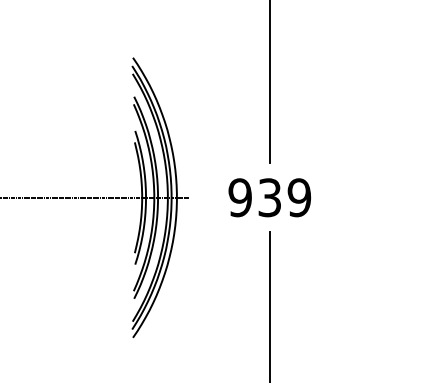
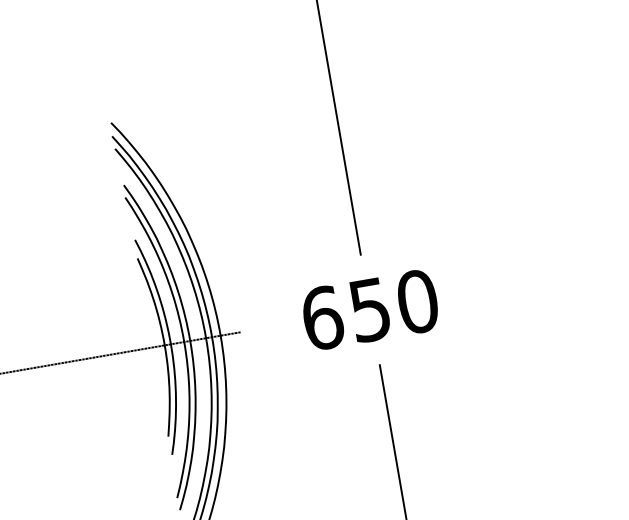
text: (269, 197) -> (369, 309), 939 -> 650

